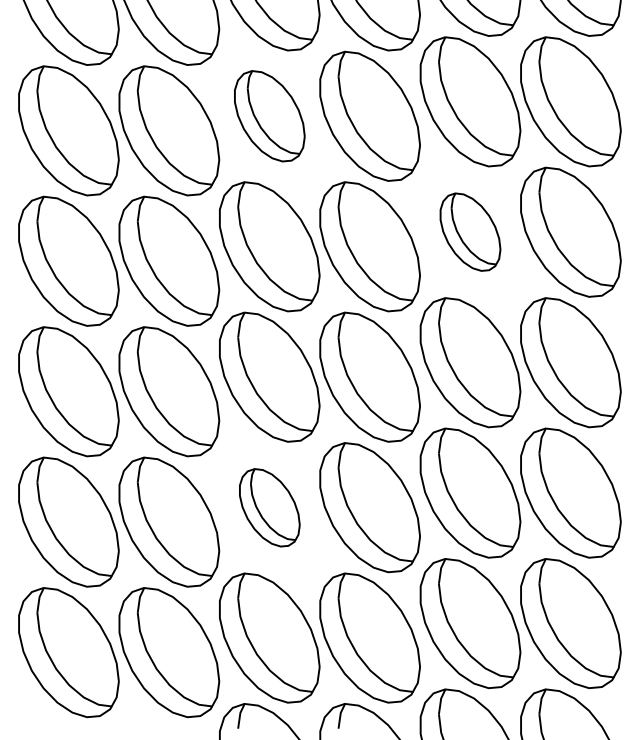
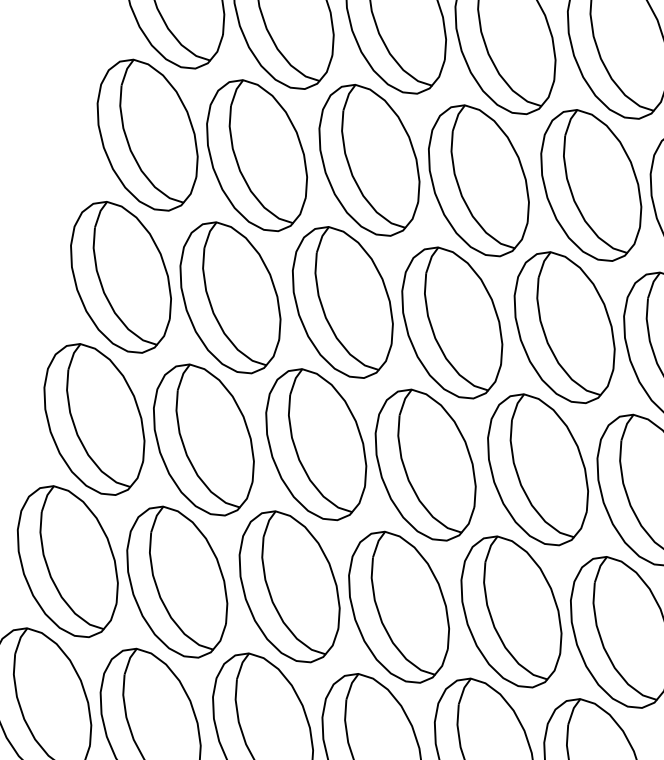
part: (269, 115) -> (369, 159), size x1.43
part: (470, 231) -> (565, 326), size x1.67
part: (269, 507) -> (289, 586), size x1.67

